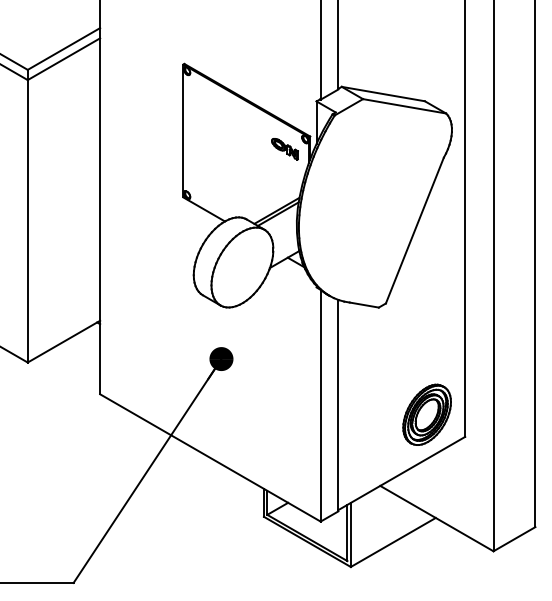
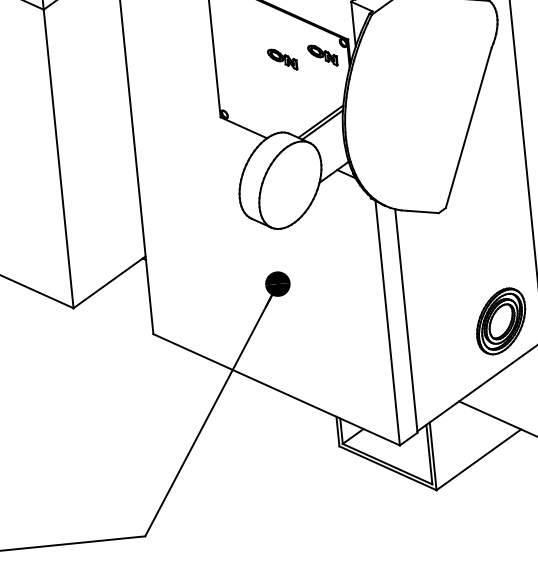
part: (246, 149) -> (282, 59), added

